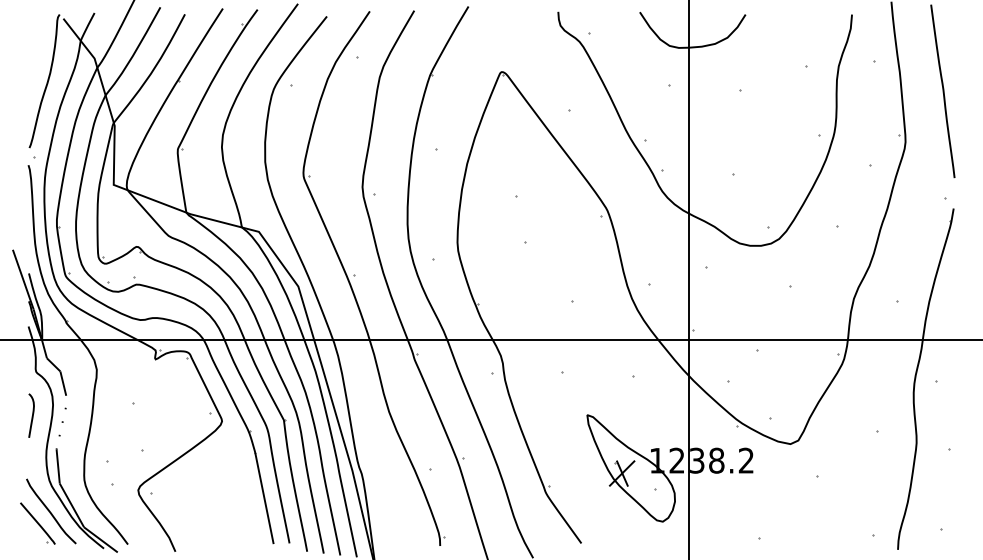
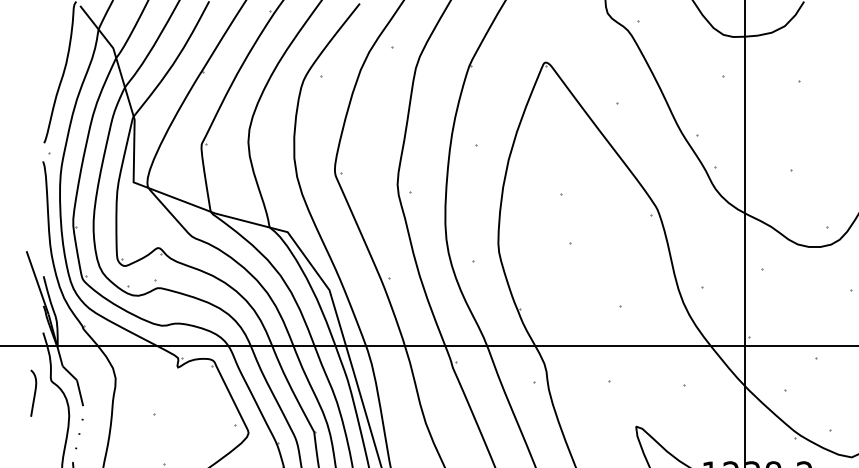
curve: (32, 415) -> (34, 393), moved

